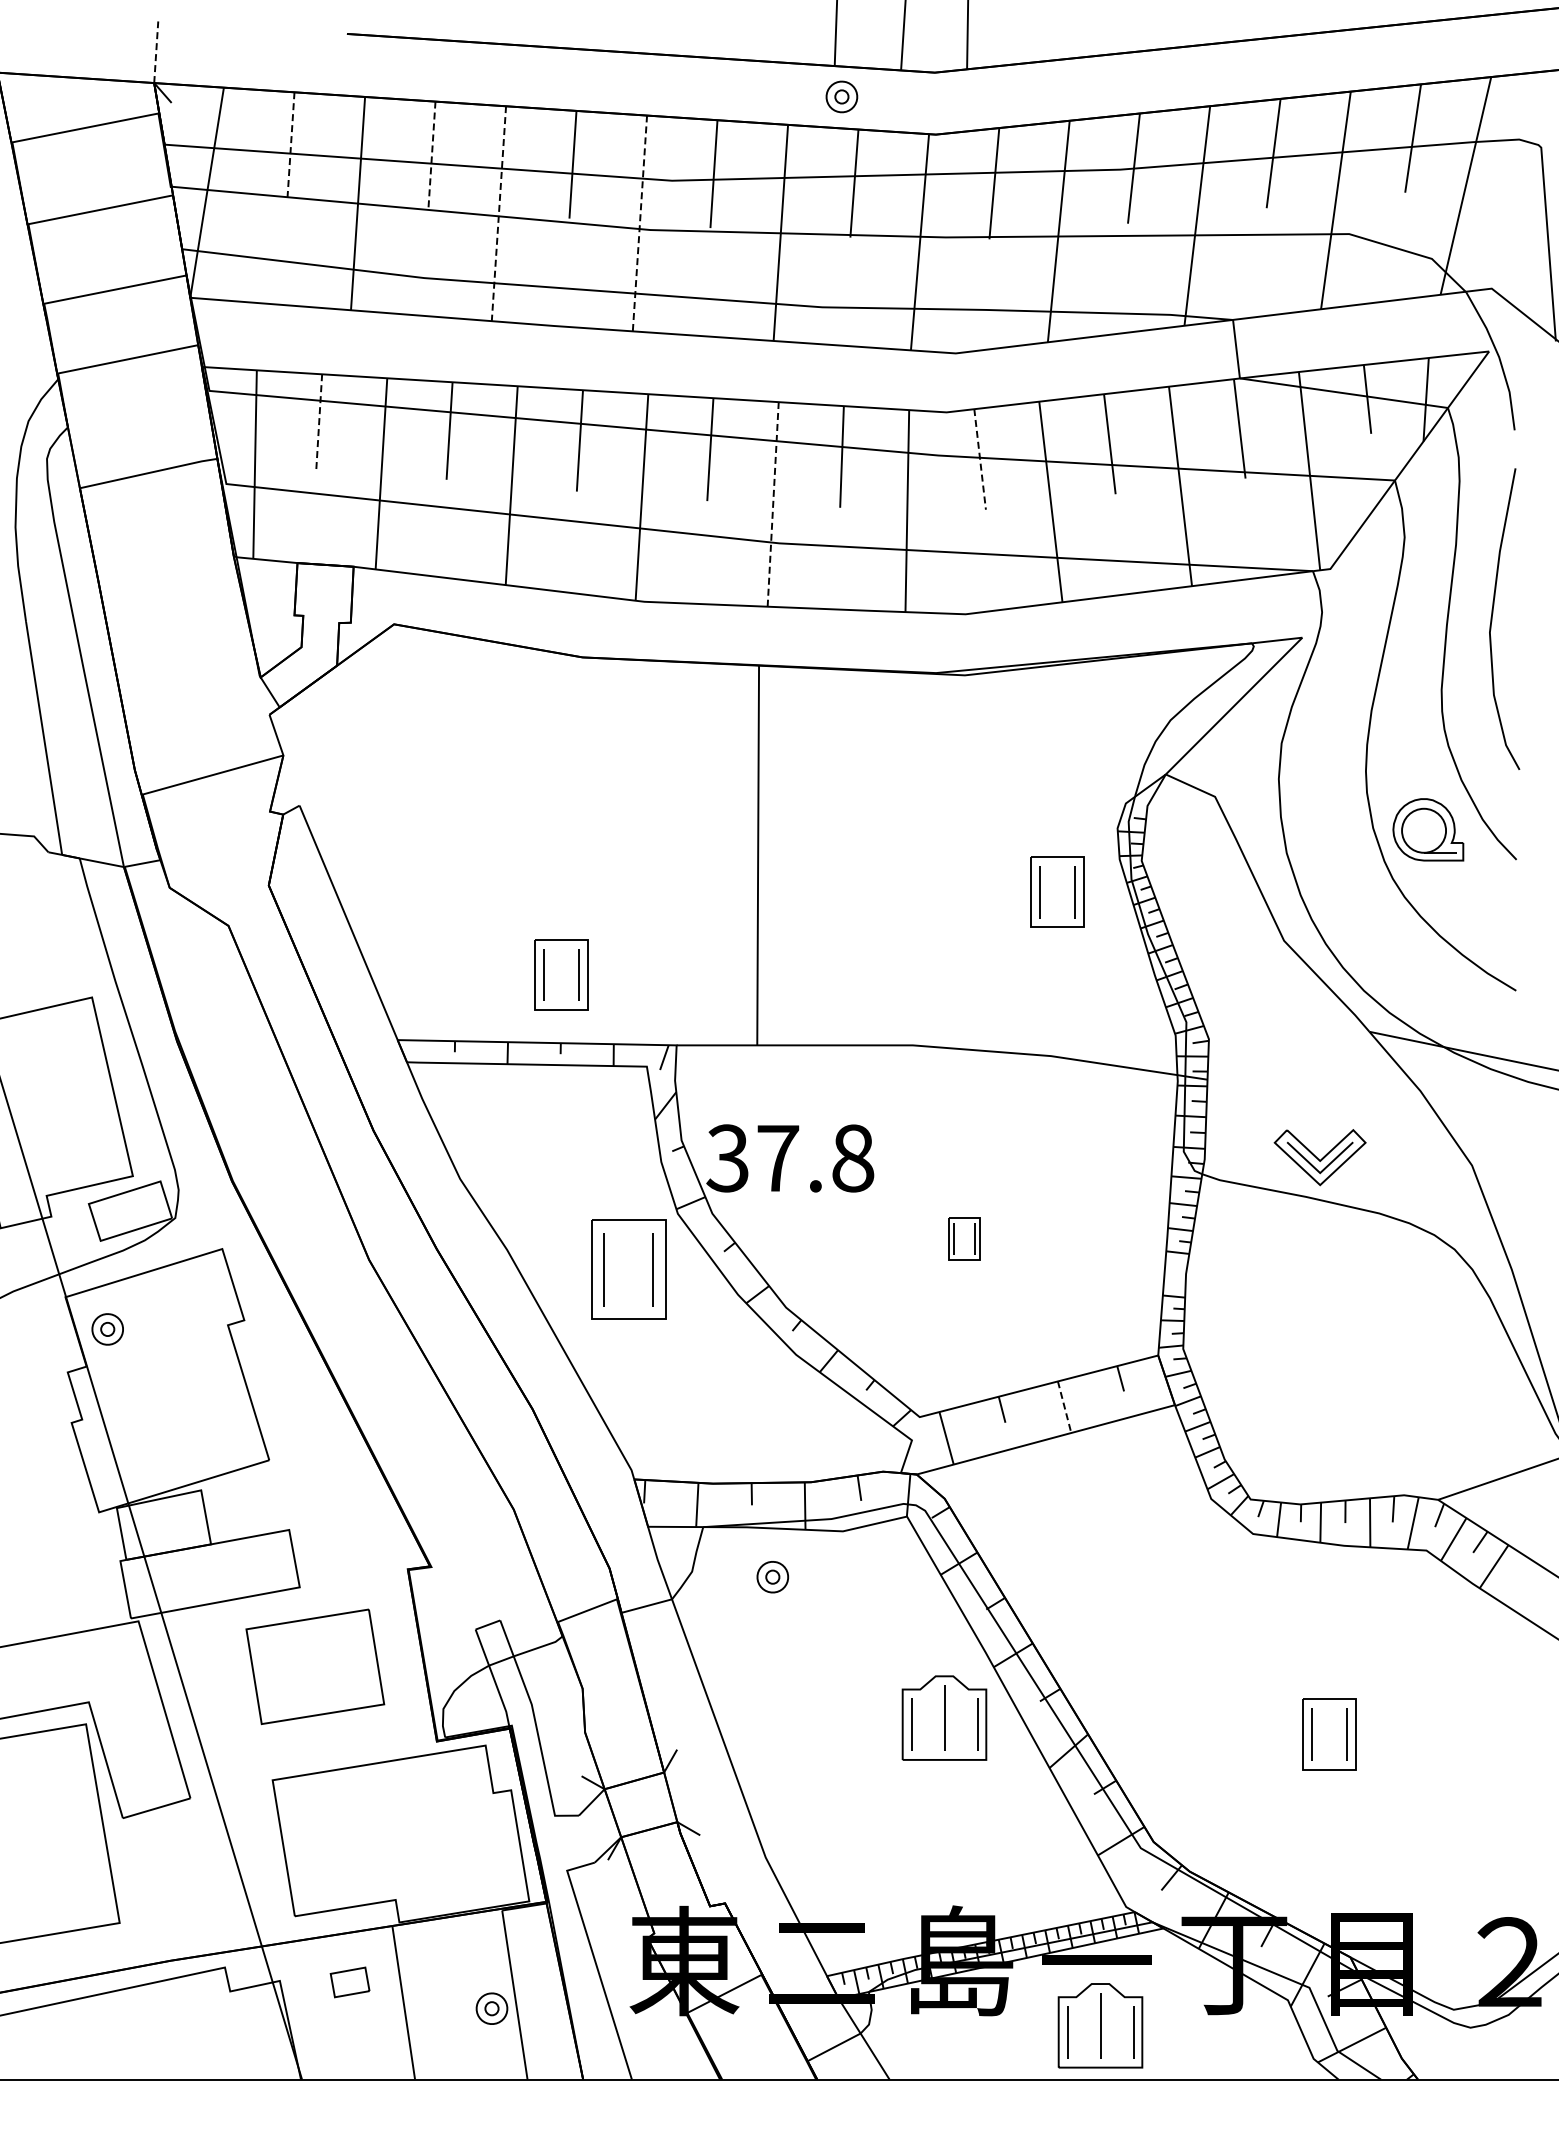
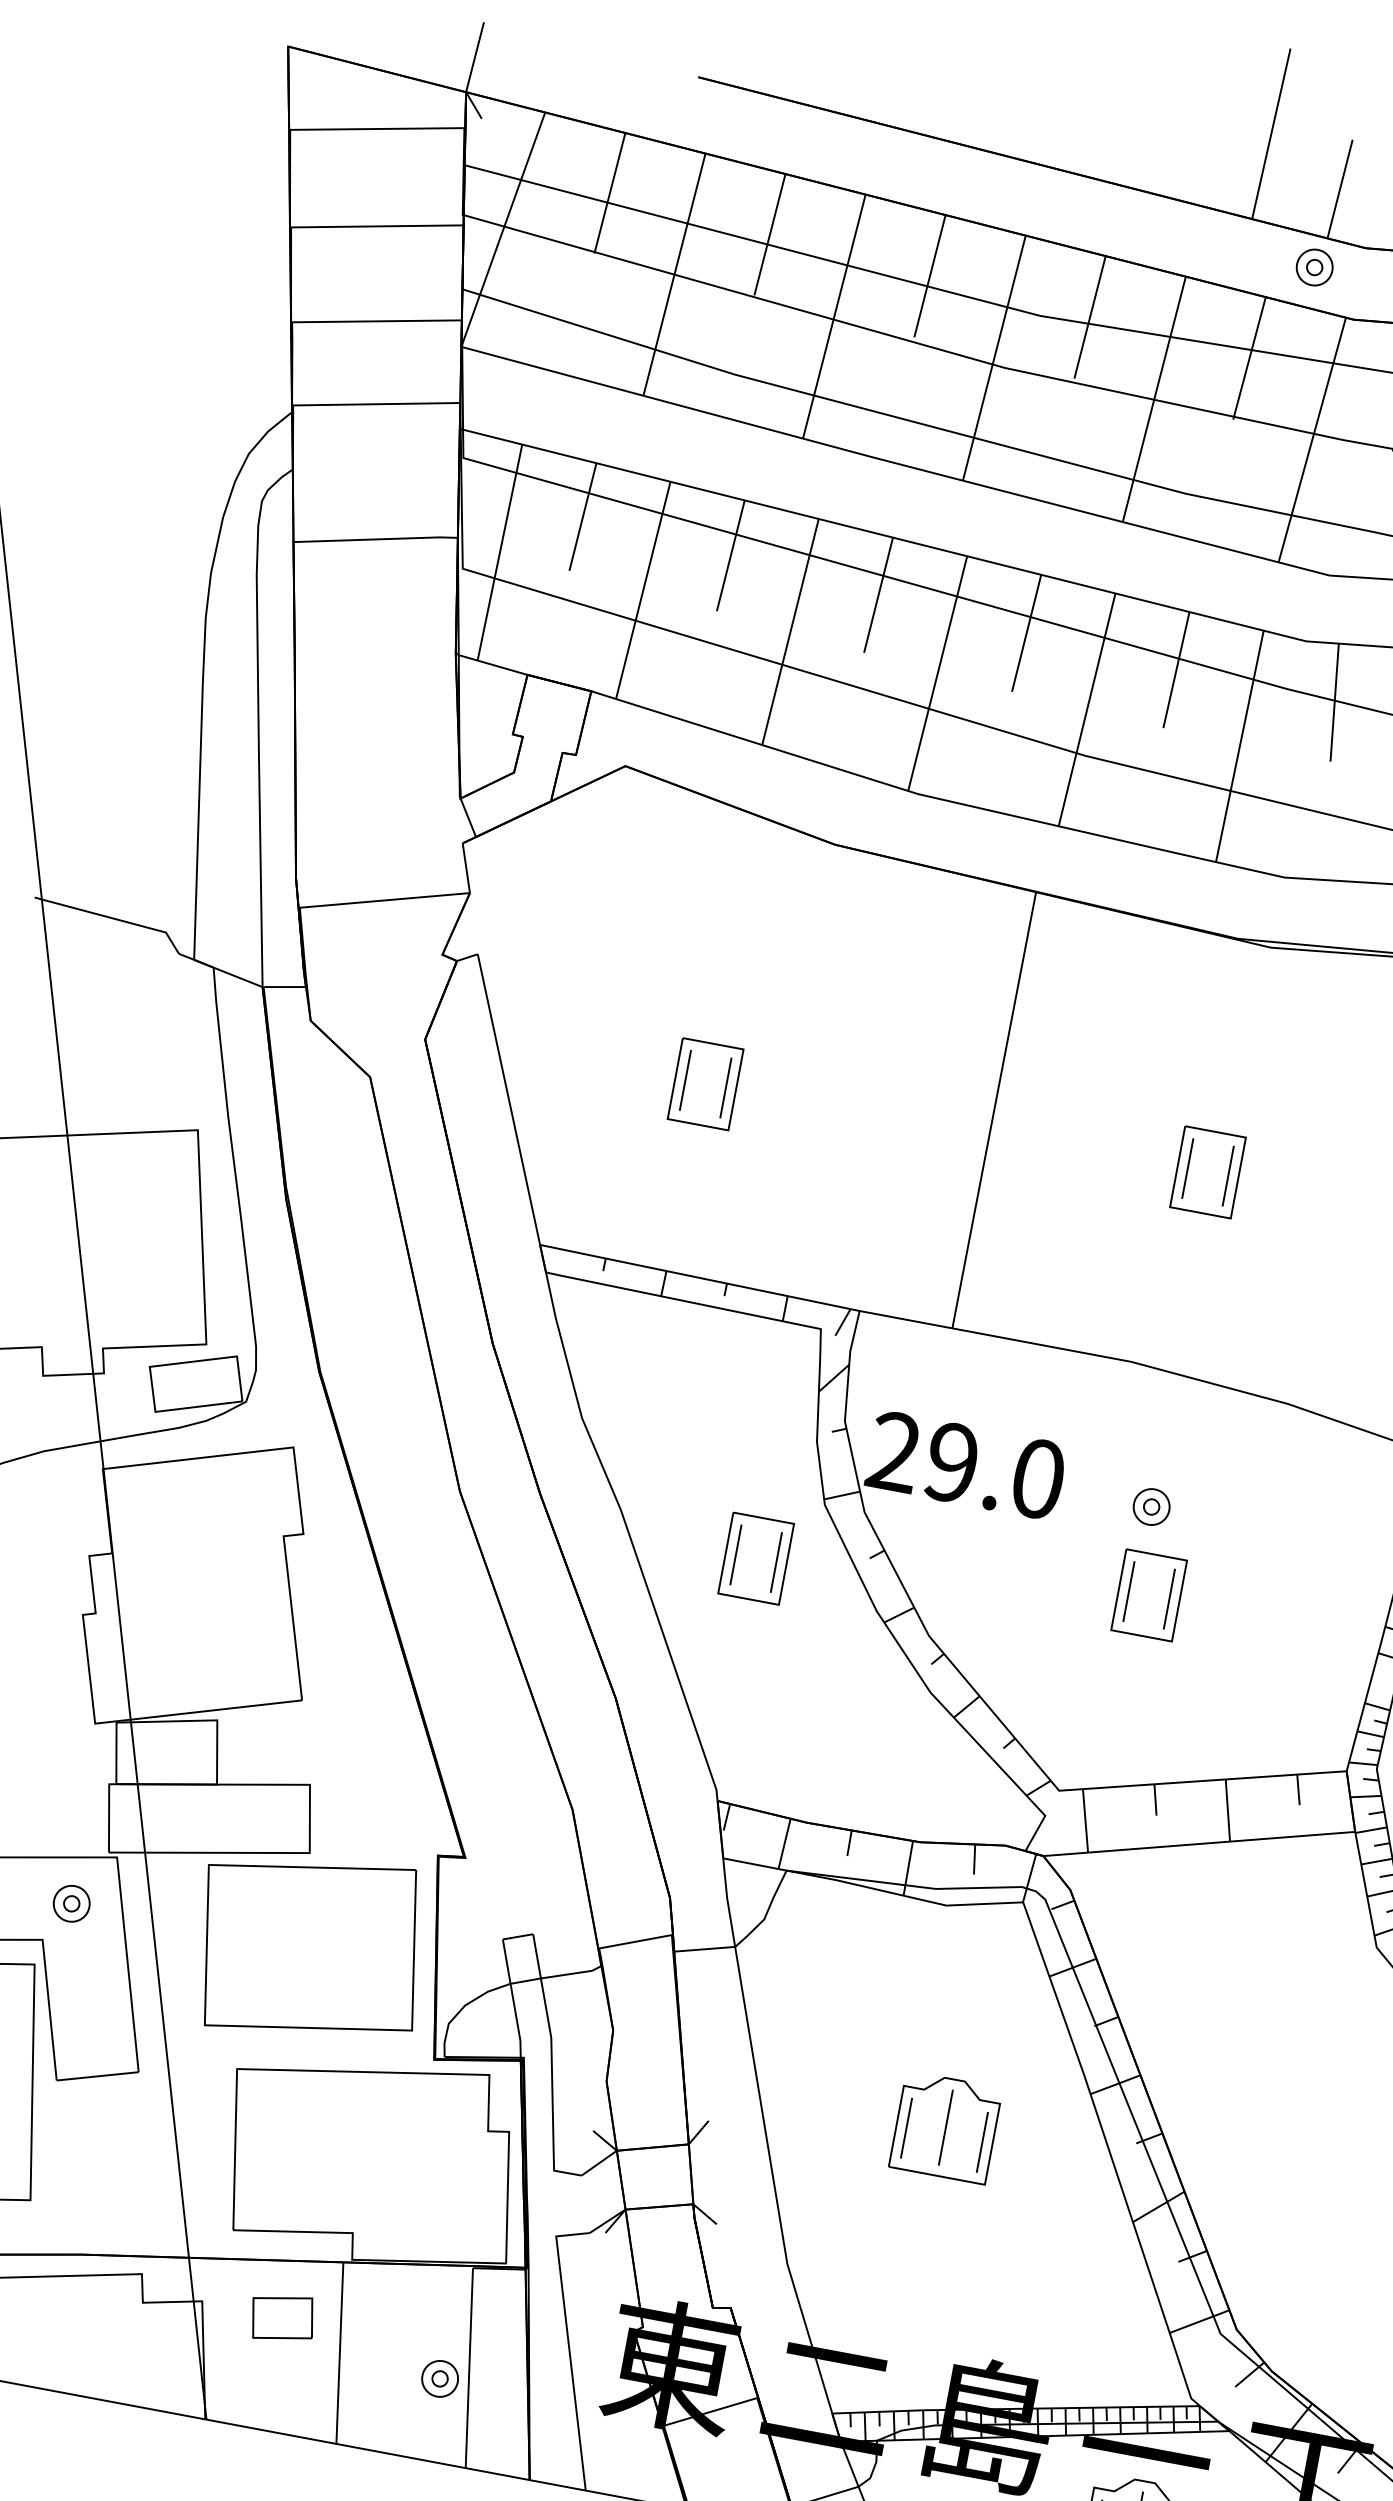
line: (156, 52) -> (475, 57), dashed -> solid
part: (841, 96) -> (1314, 266), moved
line: (290, 145) -> (609, 193), dashed -> solid
line: (431, 155) -> (769, 235), dashed -> solid
line: (498, 213) -> (833, 316), dashed -> solid
line: (639, 223) -> (993, 358), dashed -> solid
line: (319, 421) -> (583, 516), dashed -> solid
line: (980, 459) -> (1335, 702), dashed -> solid
line: (773, 504) -> (1087, 709), dashed -> solid
part: (1057, 891) -> (1208, 1171), moved
part: (561, 974) -> (705, 1083), moved
text: (790, 1158) -> (966, 1465), 37.8 -> 29.0
part: (964, 1238) -> (1149, 1595), size x1.67
part: (628, 1269) -> (756, 1558), size x0.71
part: (107, 1329) -> (71, 1903), moved
line: (1064, 1407) -> (1227, 1810), dashed -> solid
part: (772, 1577) -> (1151, 1507), moved
part: (315, 1666) -> (310, 1947), size x1.43
part: (944, 1717) -> (945, 2127), moved
part: (349, 1982) -> (281, 2318), size x1.43

